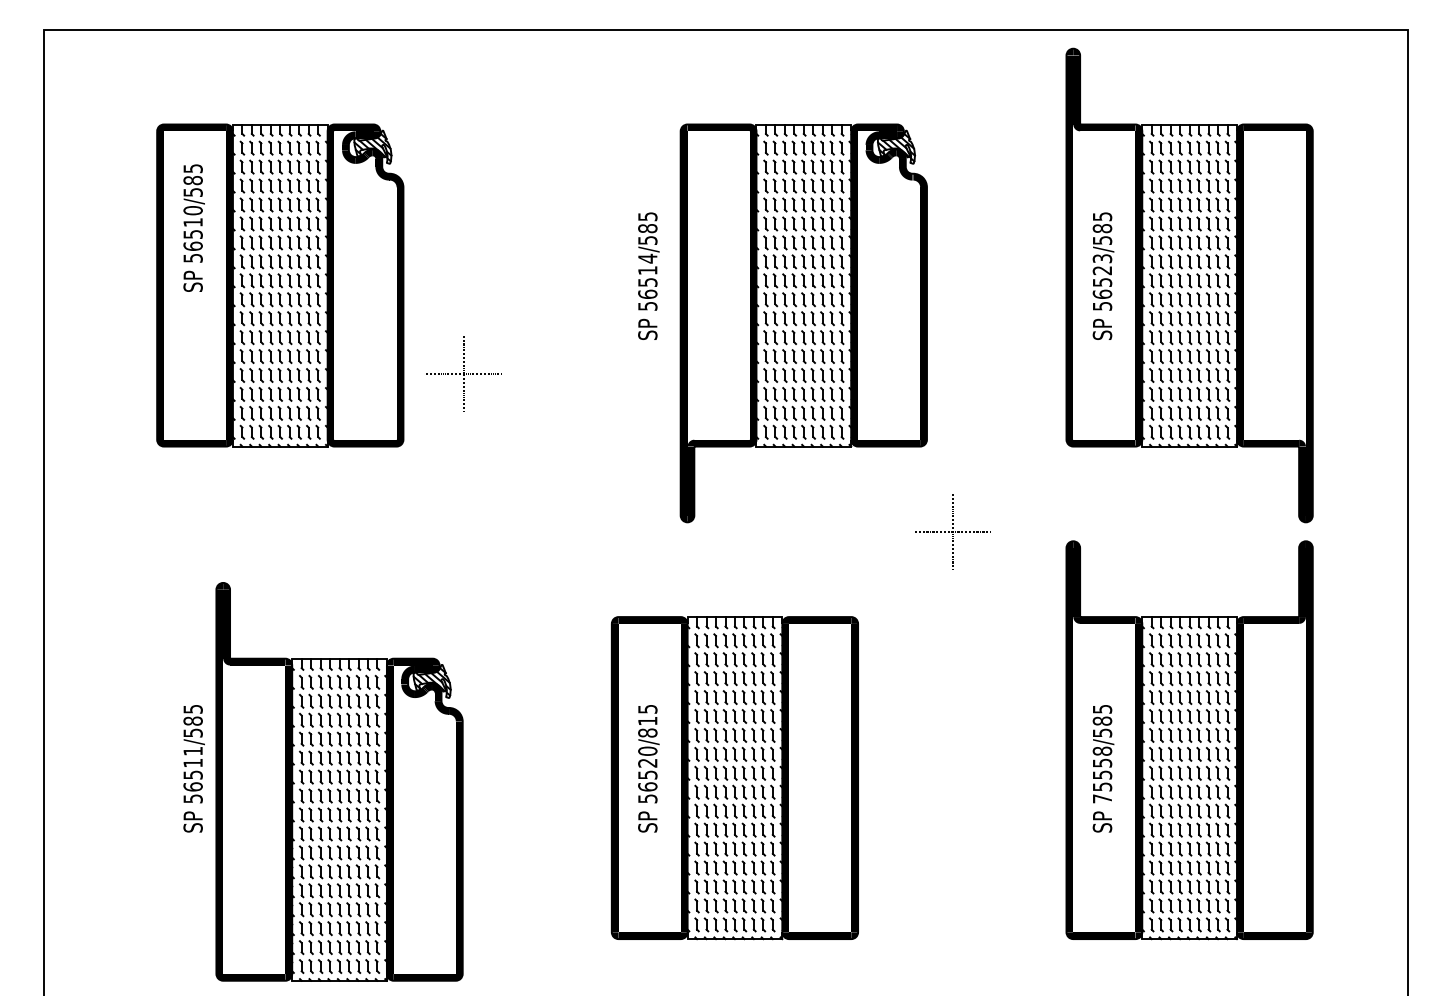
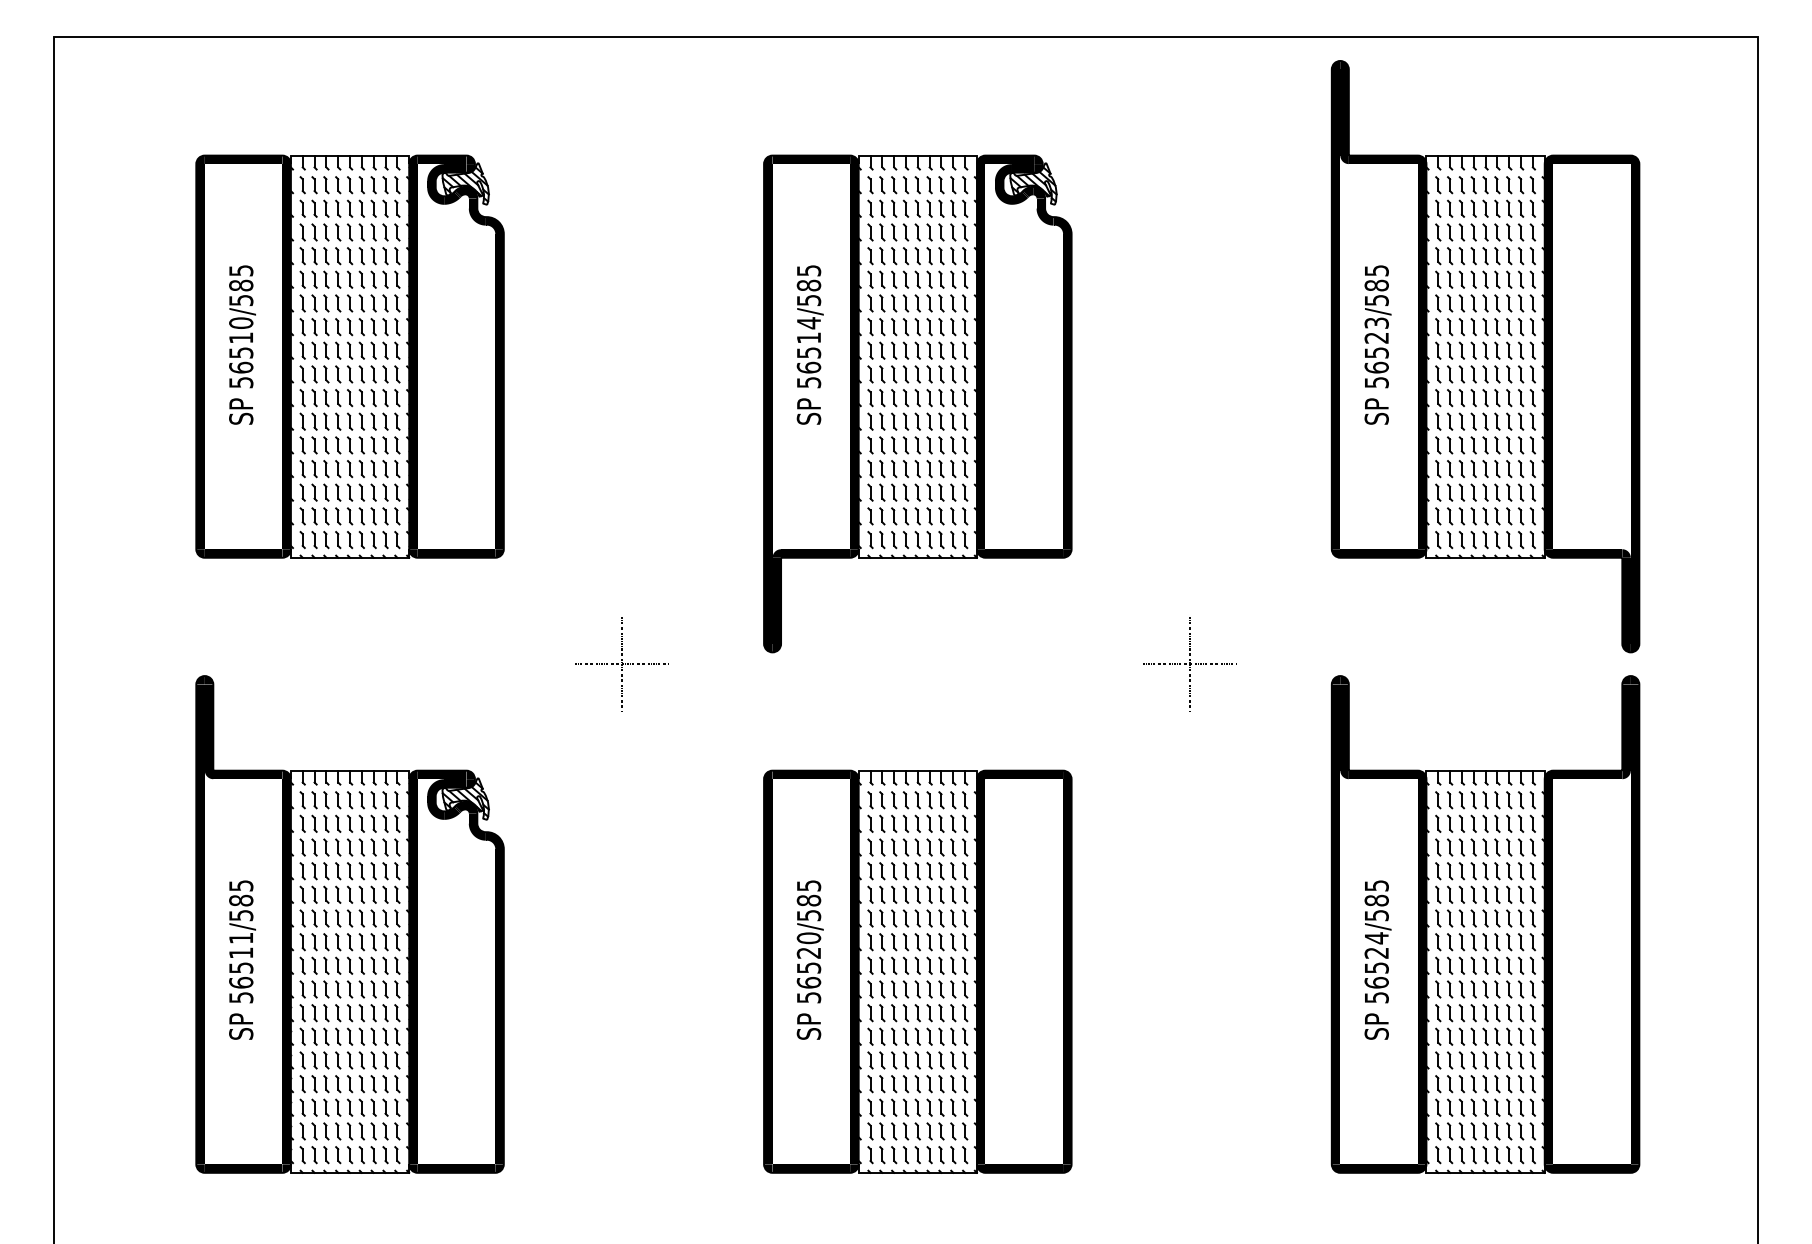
text: (194, 227) -> (242, 344), moved
part: (803, 323) -> (917, 403), moved
part: (463, 374) -> (621, 664), moved
text: (647, 726) -> (808, 907), 56520/815 -> 56520/585
text: (1102, 774) -> (1376, 967), 75558/585 -> 56524/585
part: (339, 781) -> (349, 924), moved

